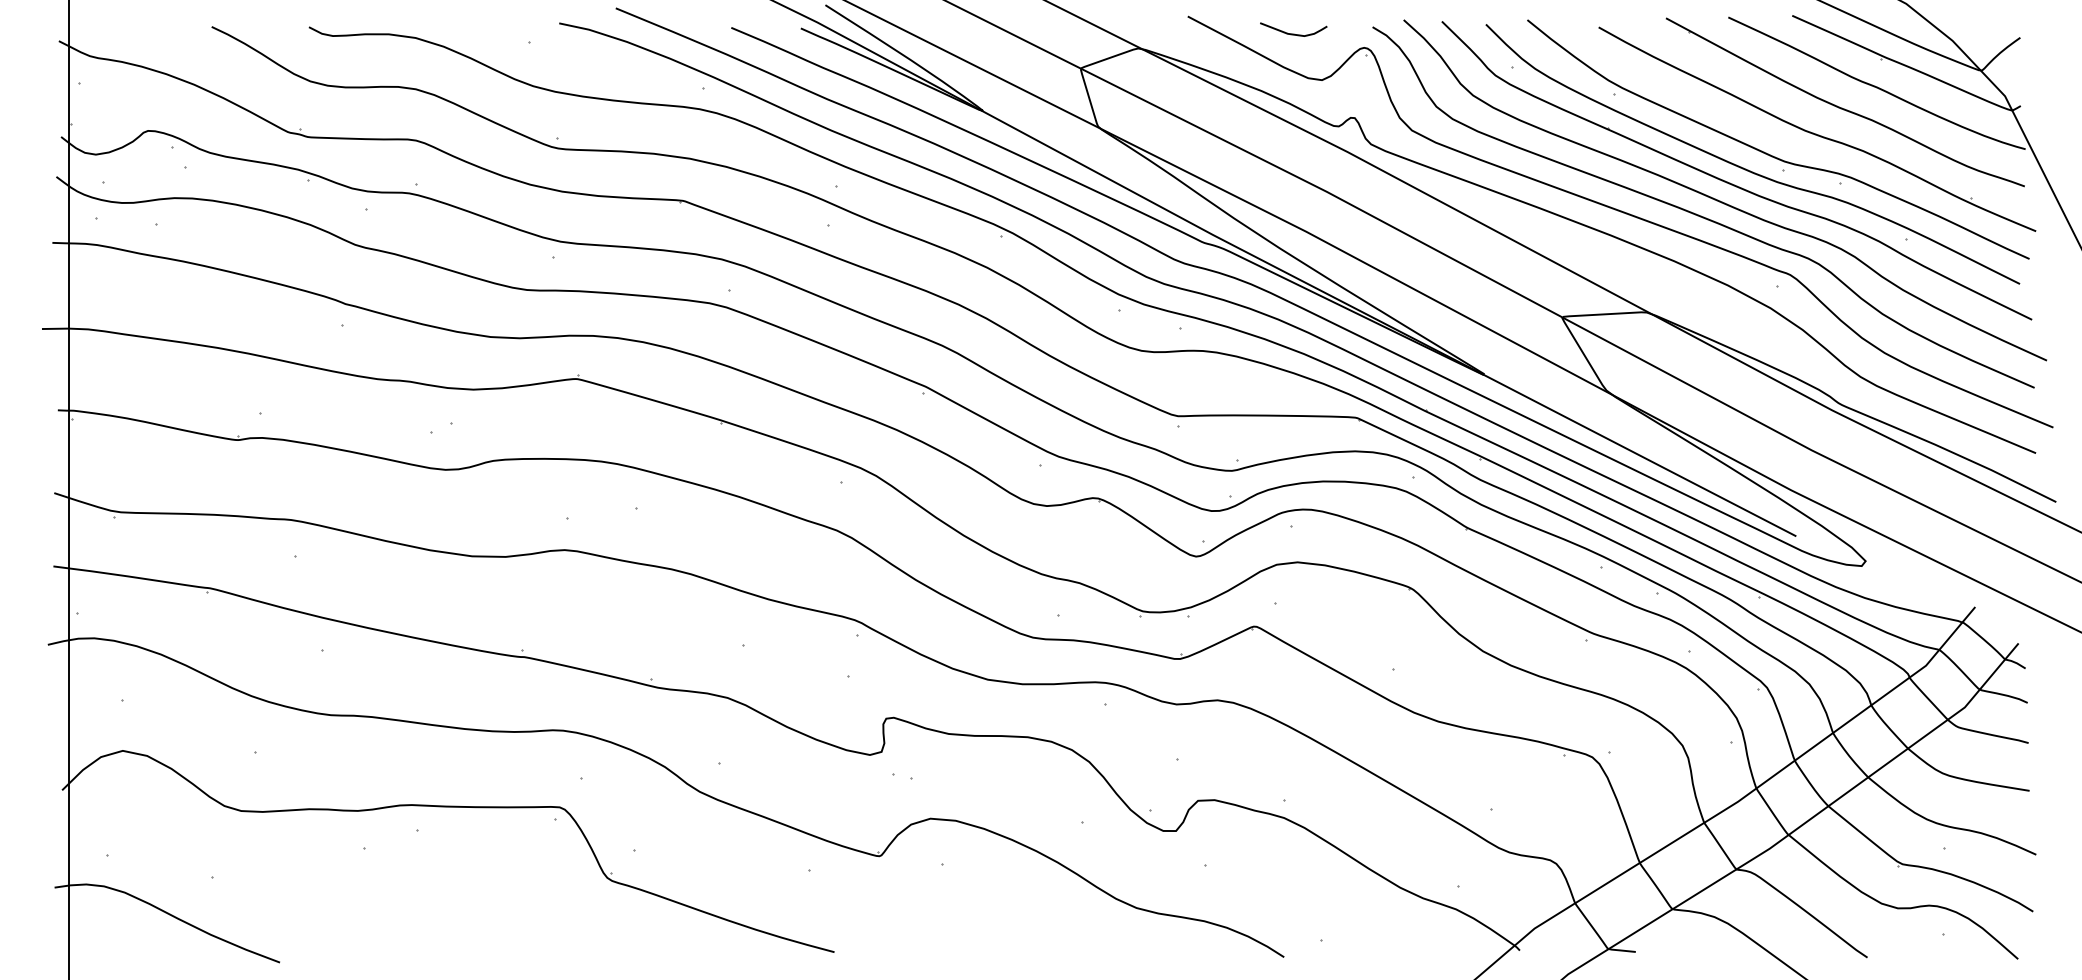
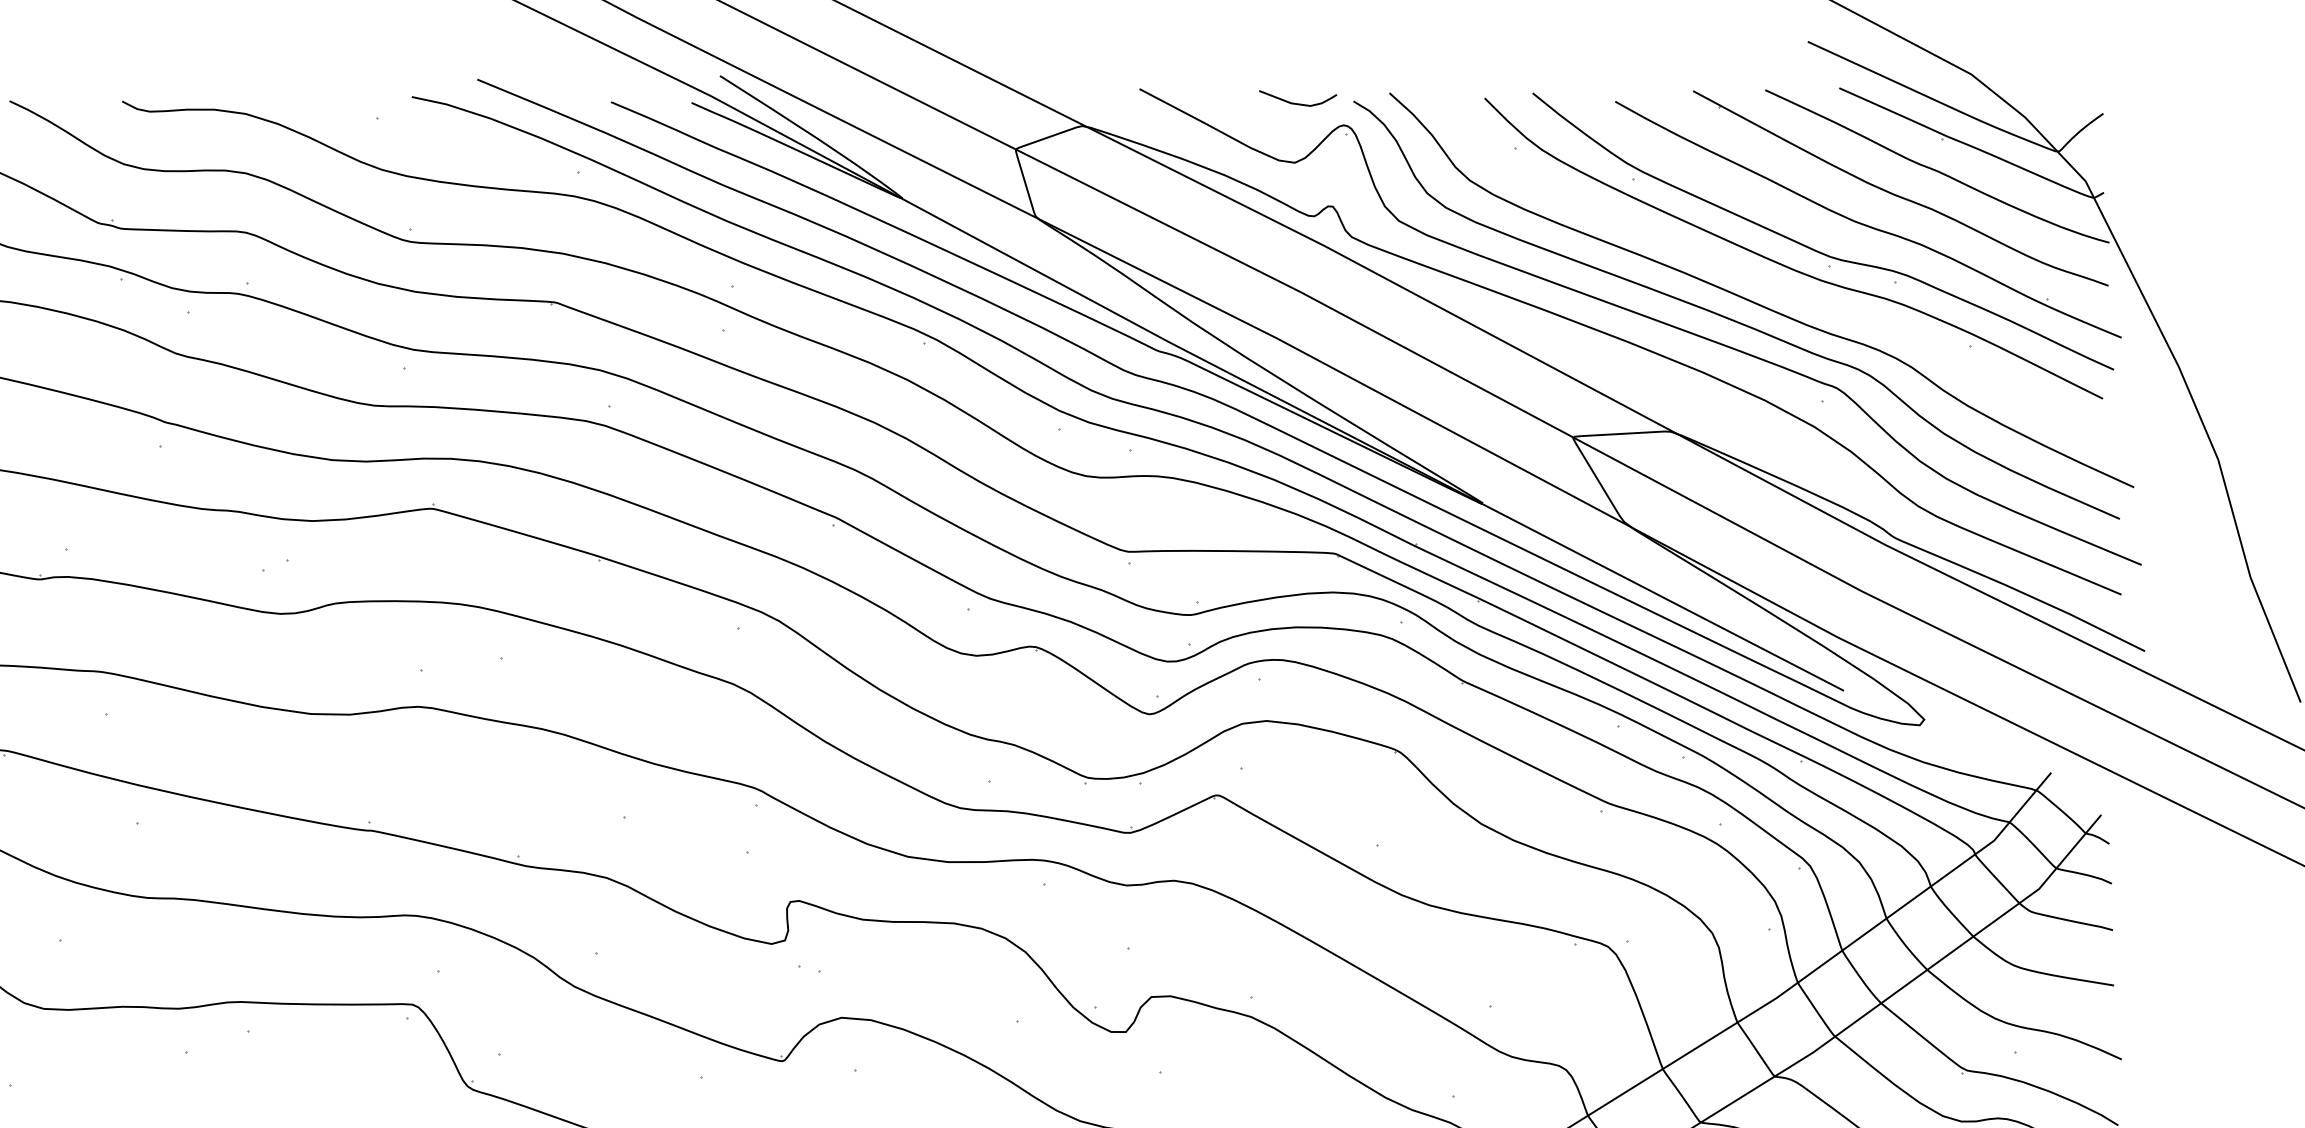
curve: (1293, 33) -> (1297, 102), moved
part: (1730, 182) -> (1767, 281), removed

